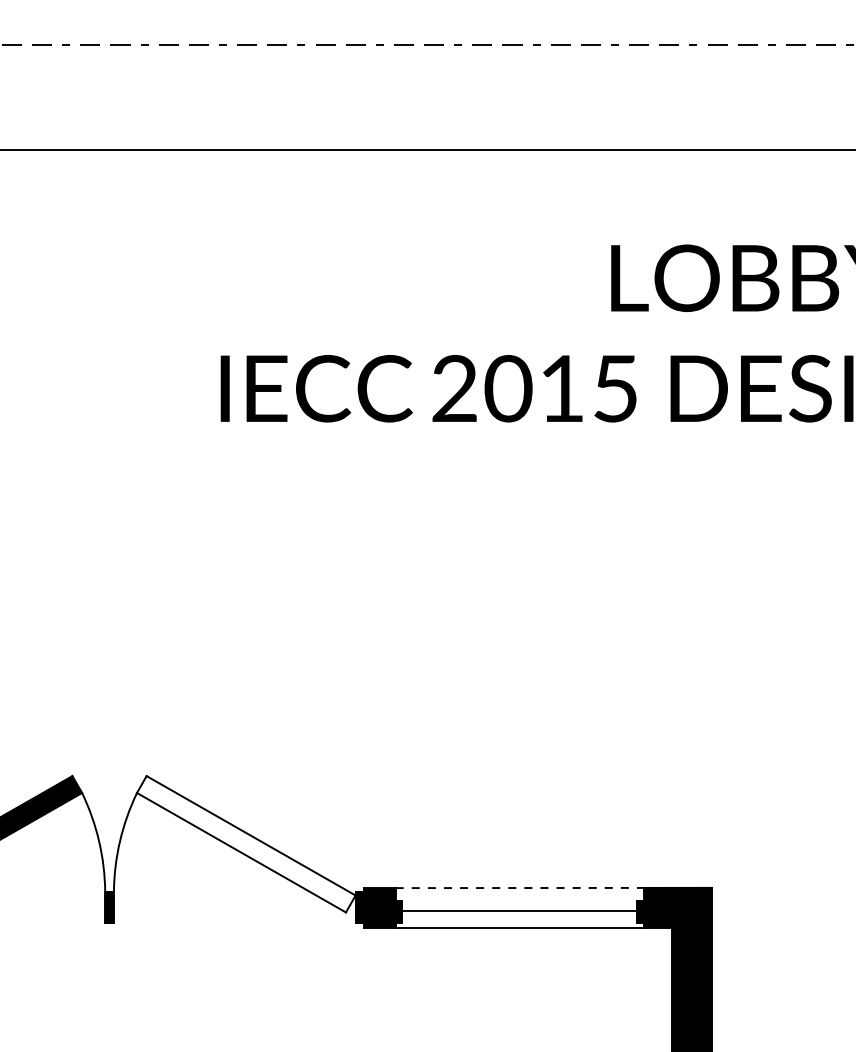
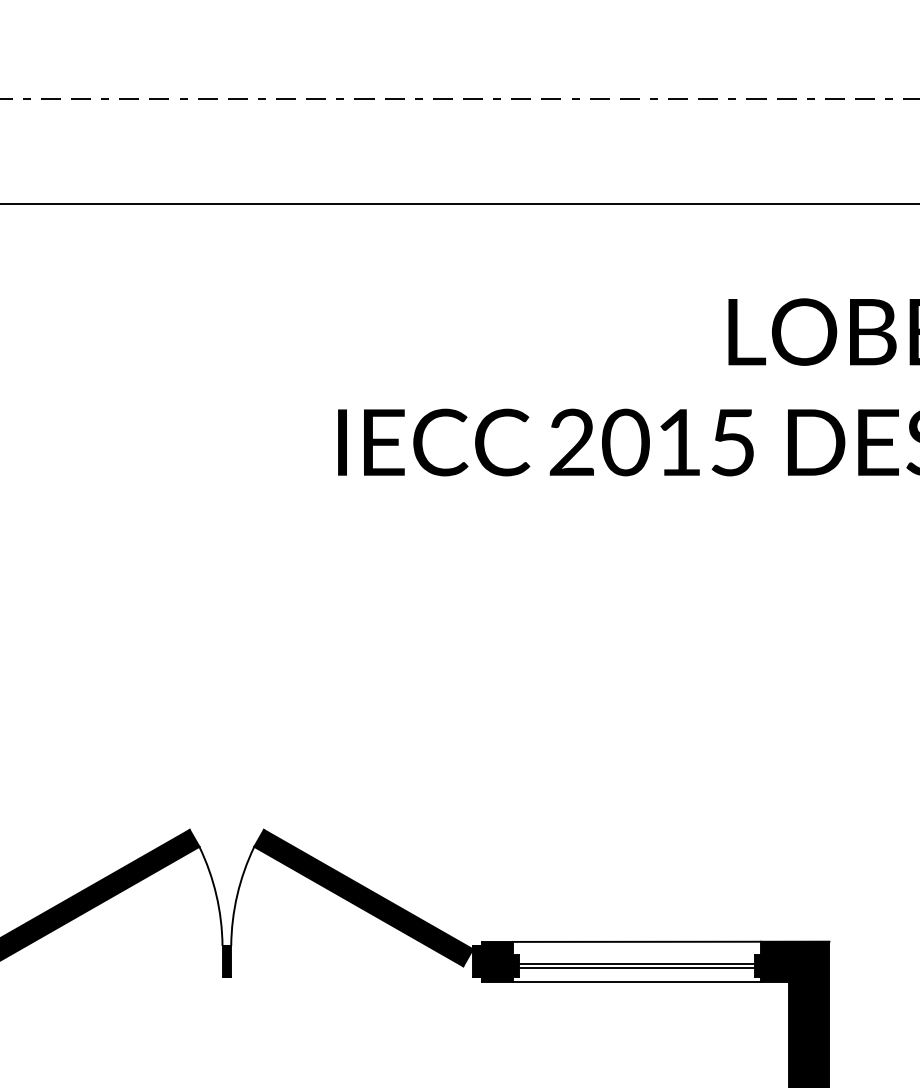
fill: (246, 843) -> (363, 897), added
line: (520, 887) -> (637, 941), dashed -> solid
line: (519, 913) -> (636, 967), added

